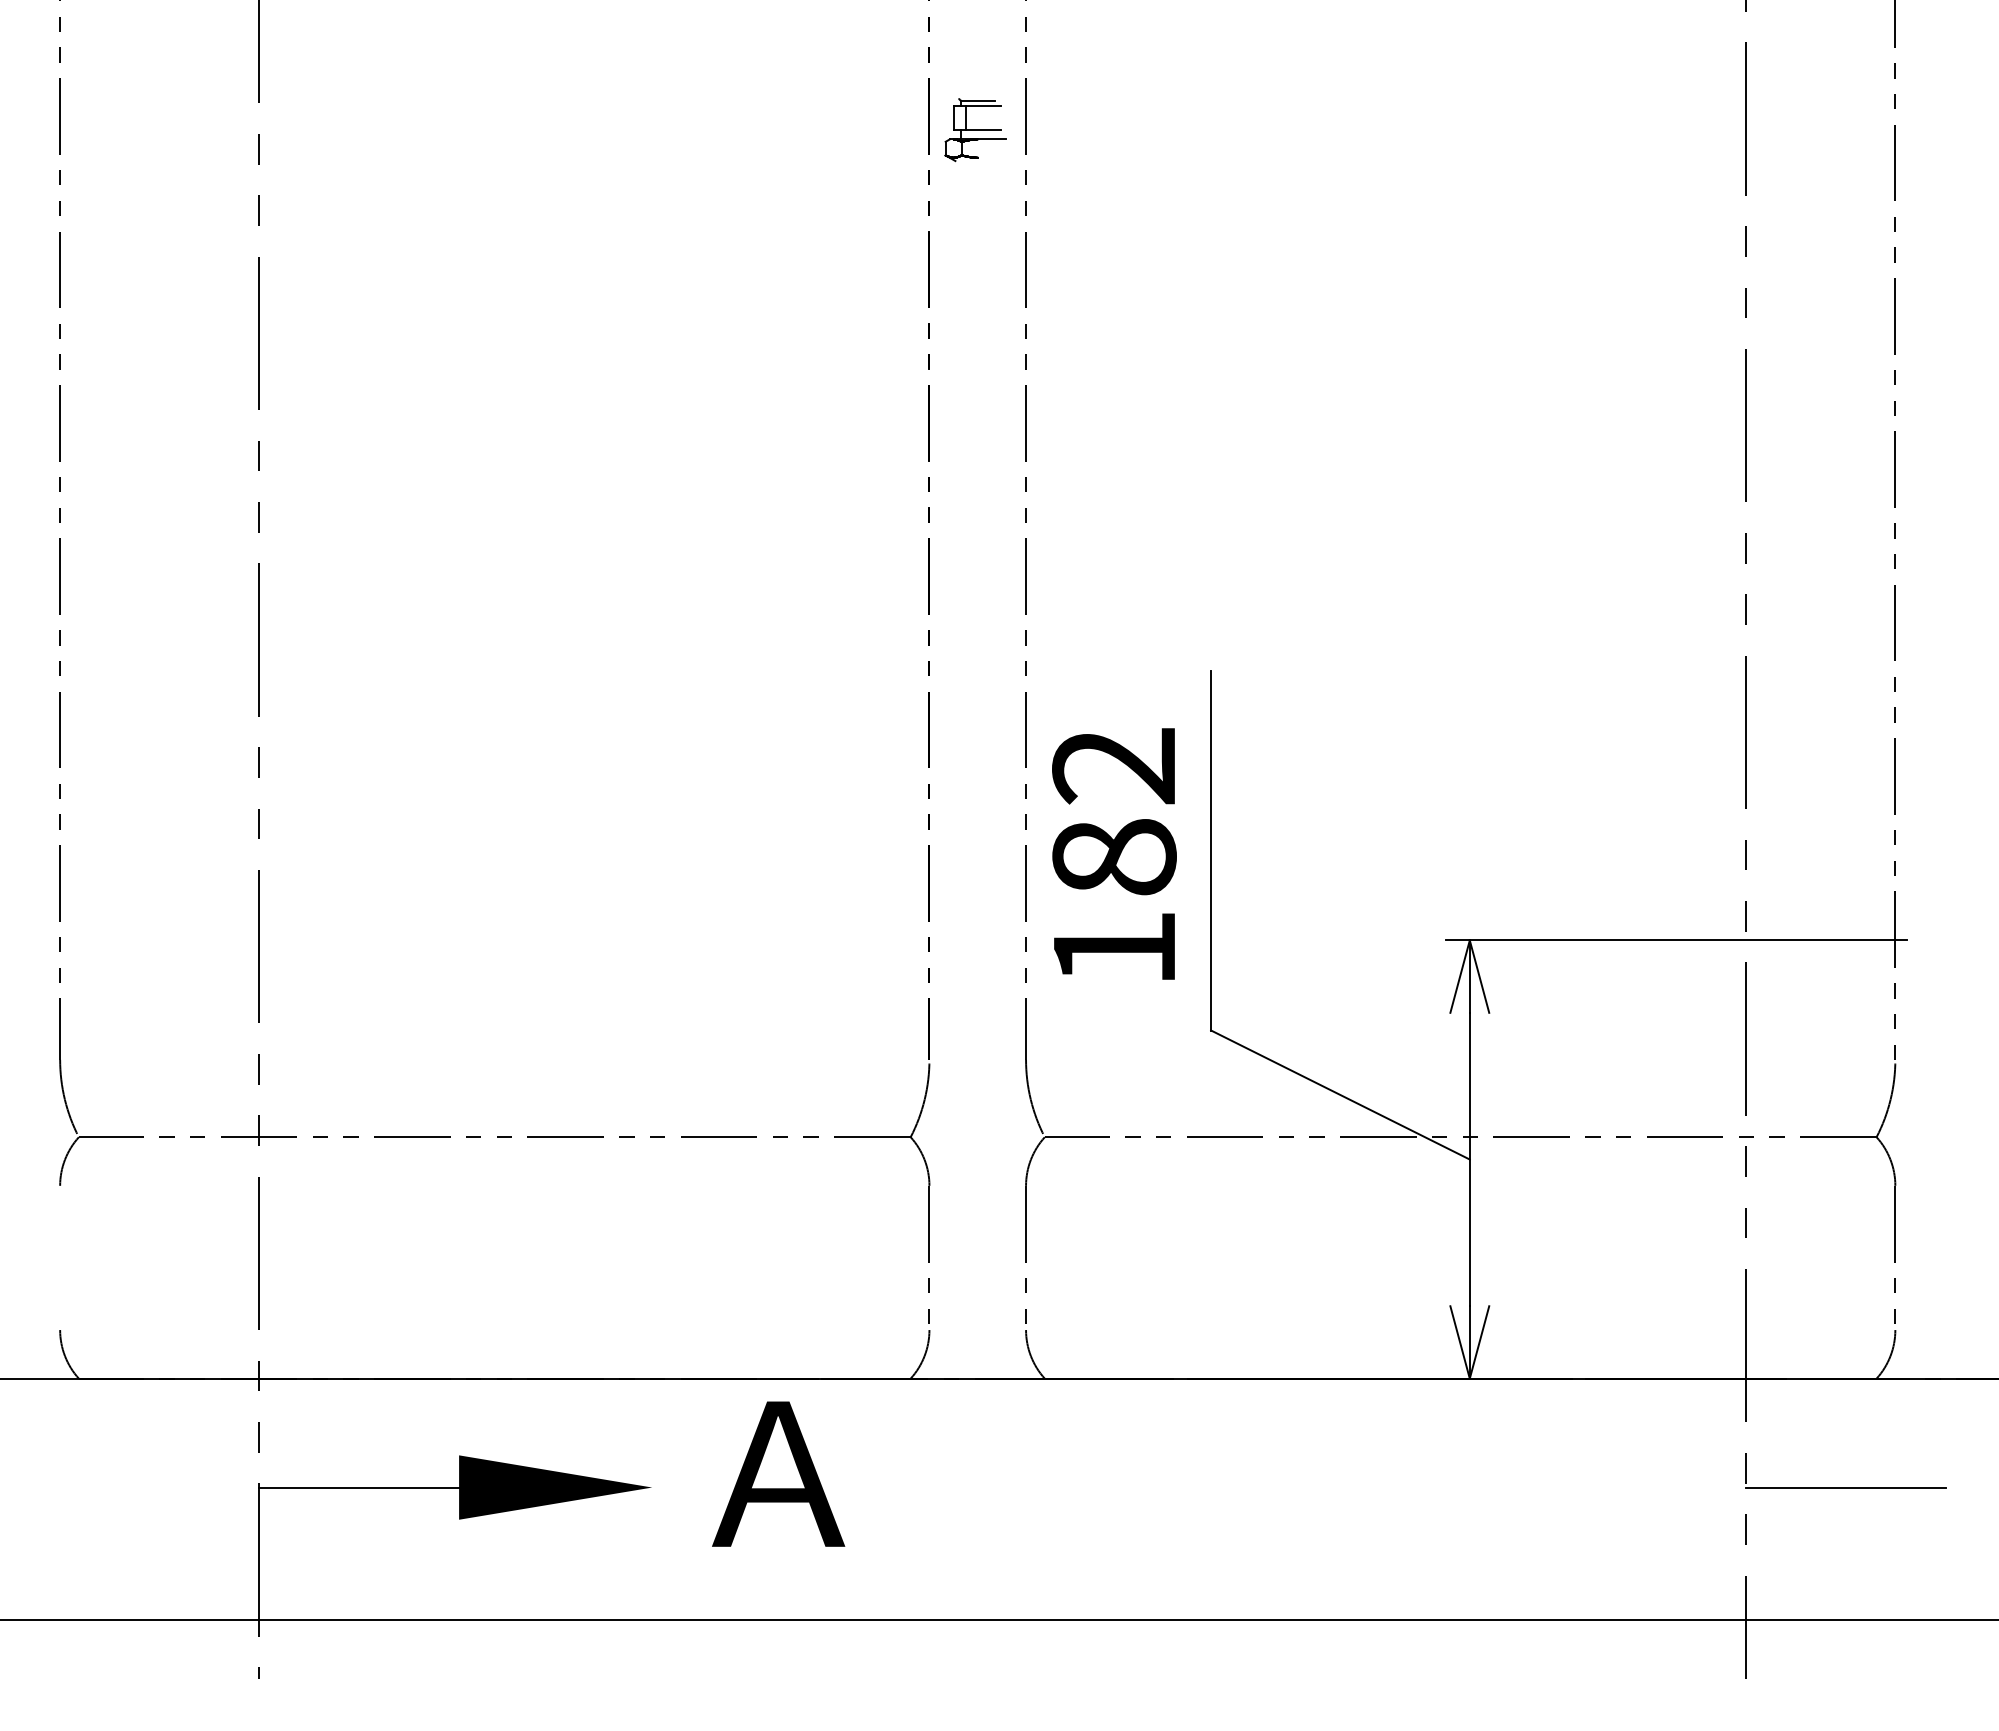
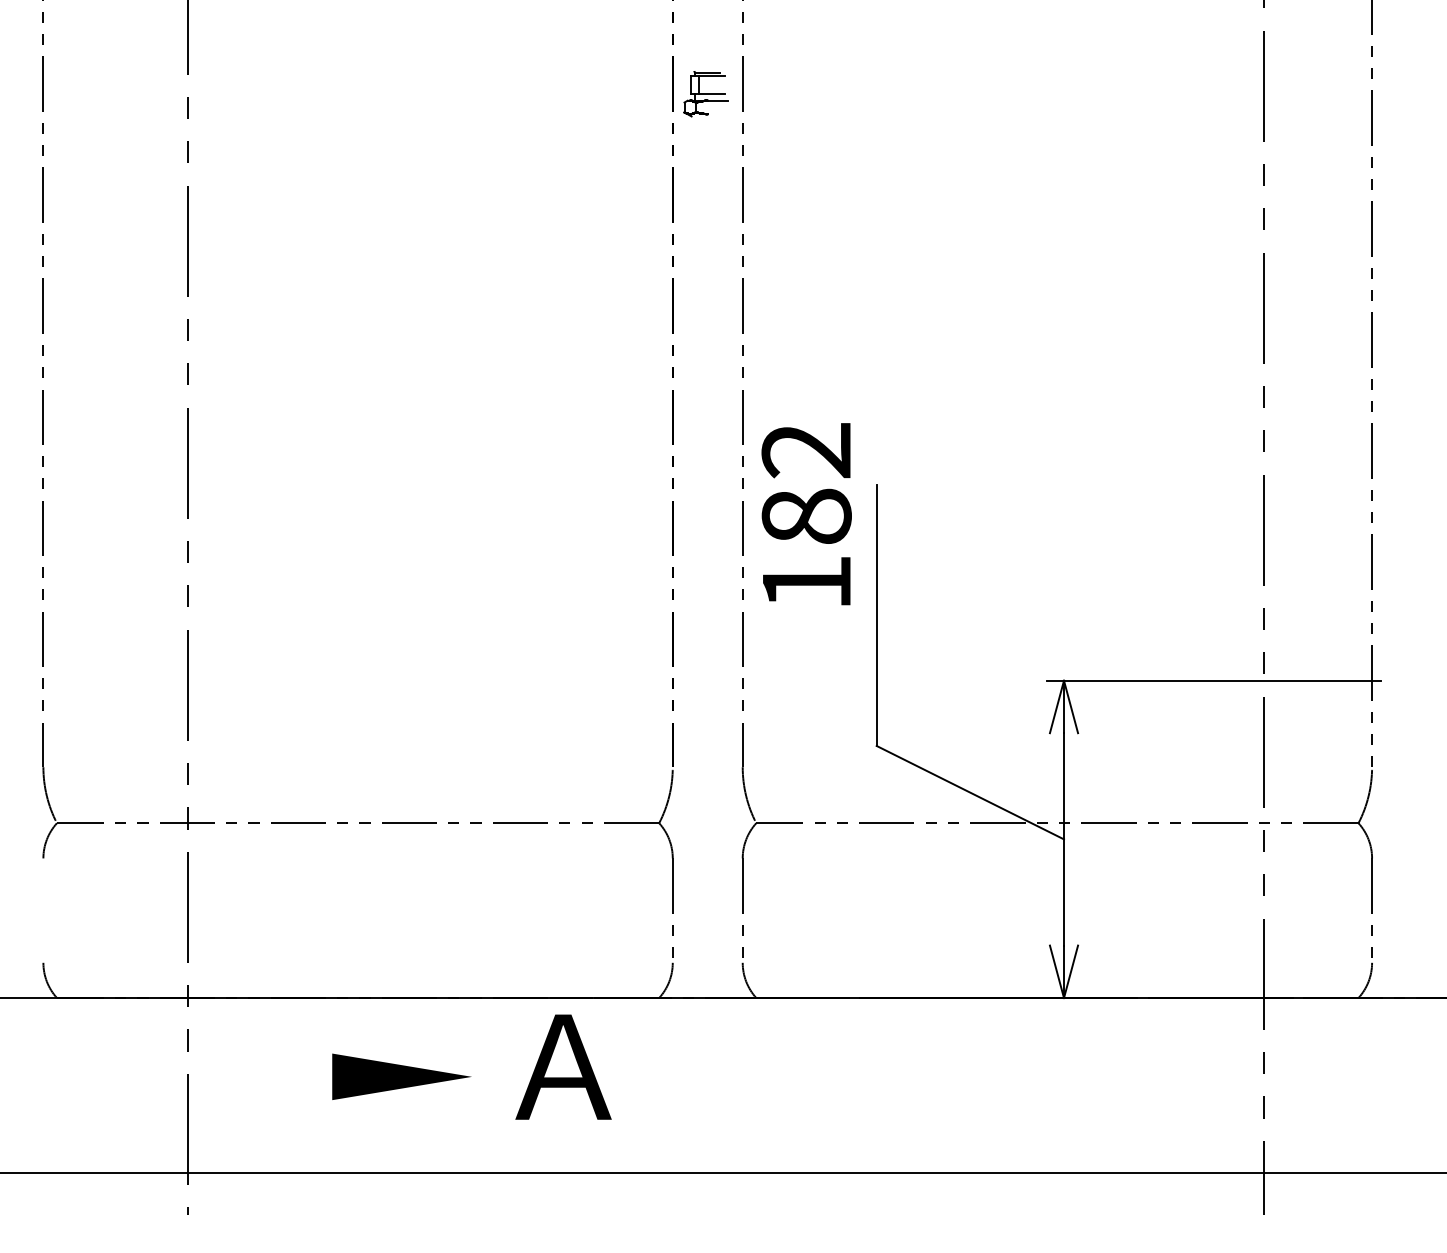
text: (1114, 854) -> (806, 514), moved
line: (358, 1487) -> (259, 1076), removed
line: (1844, 1487) -> (1335, 1076), removed

